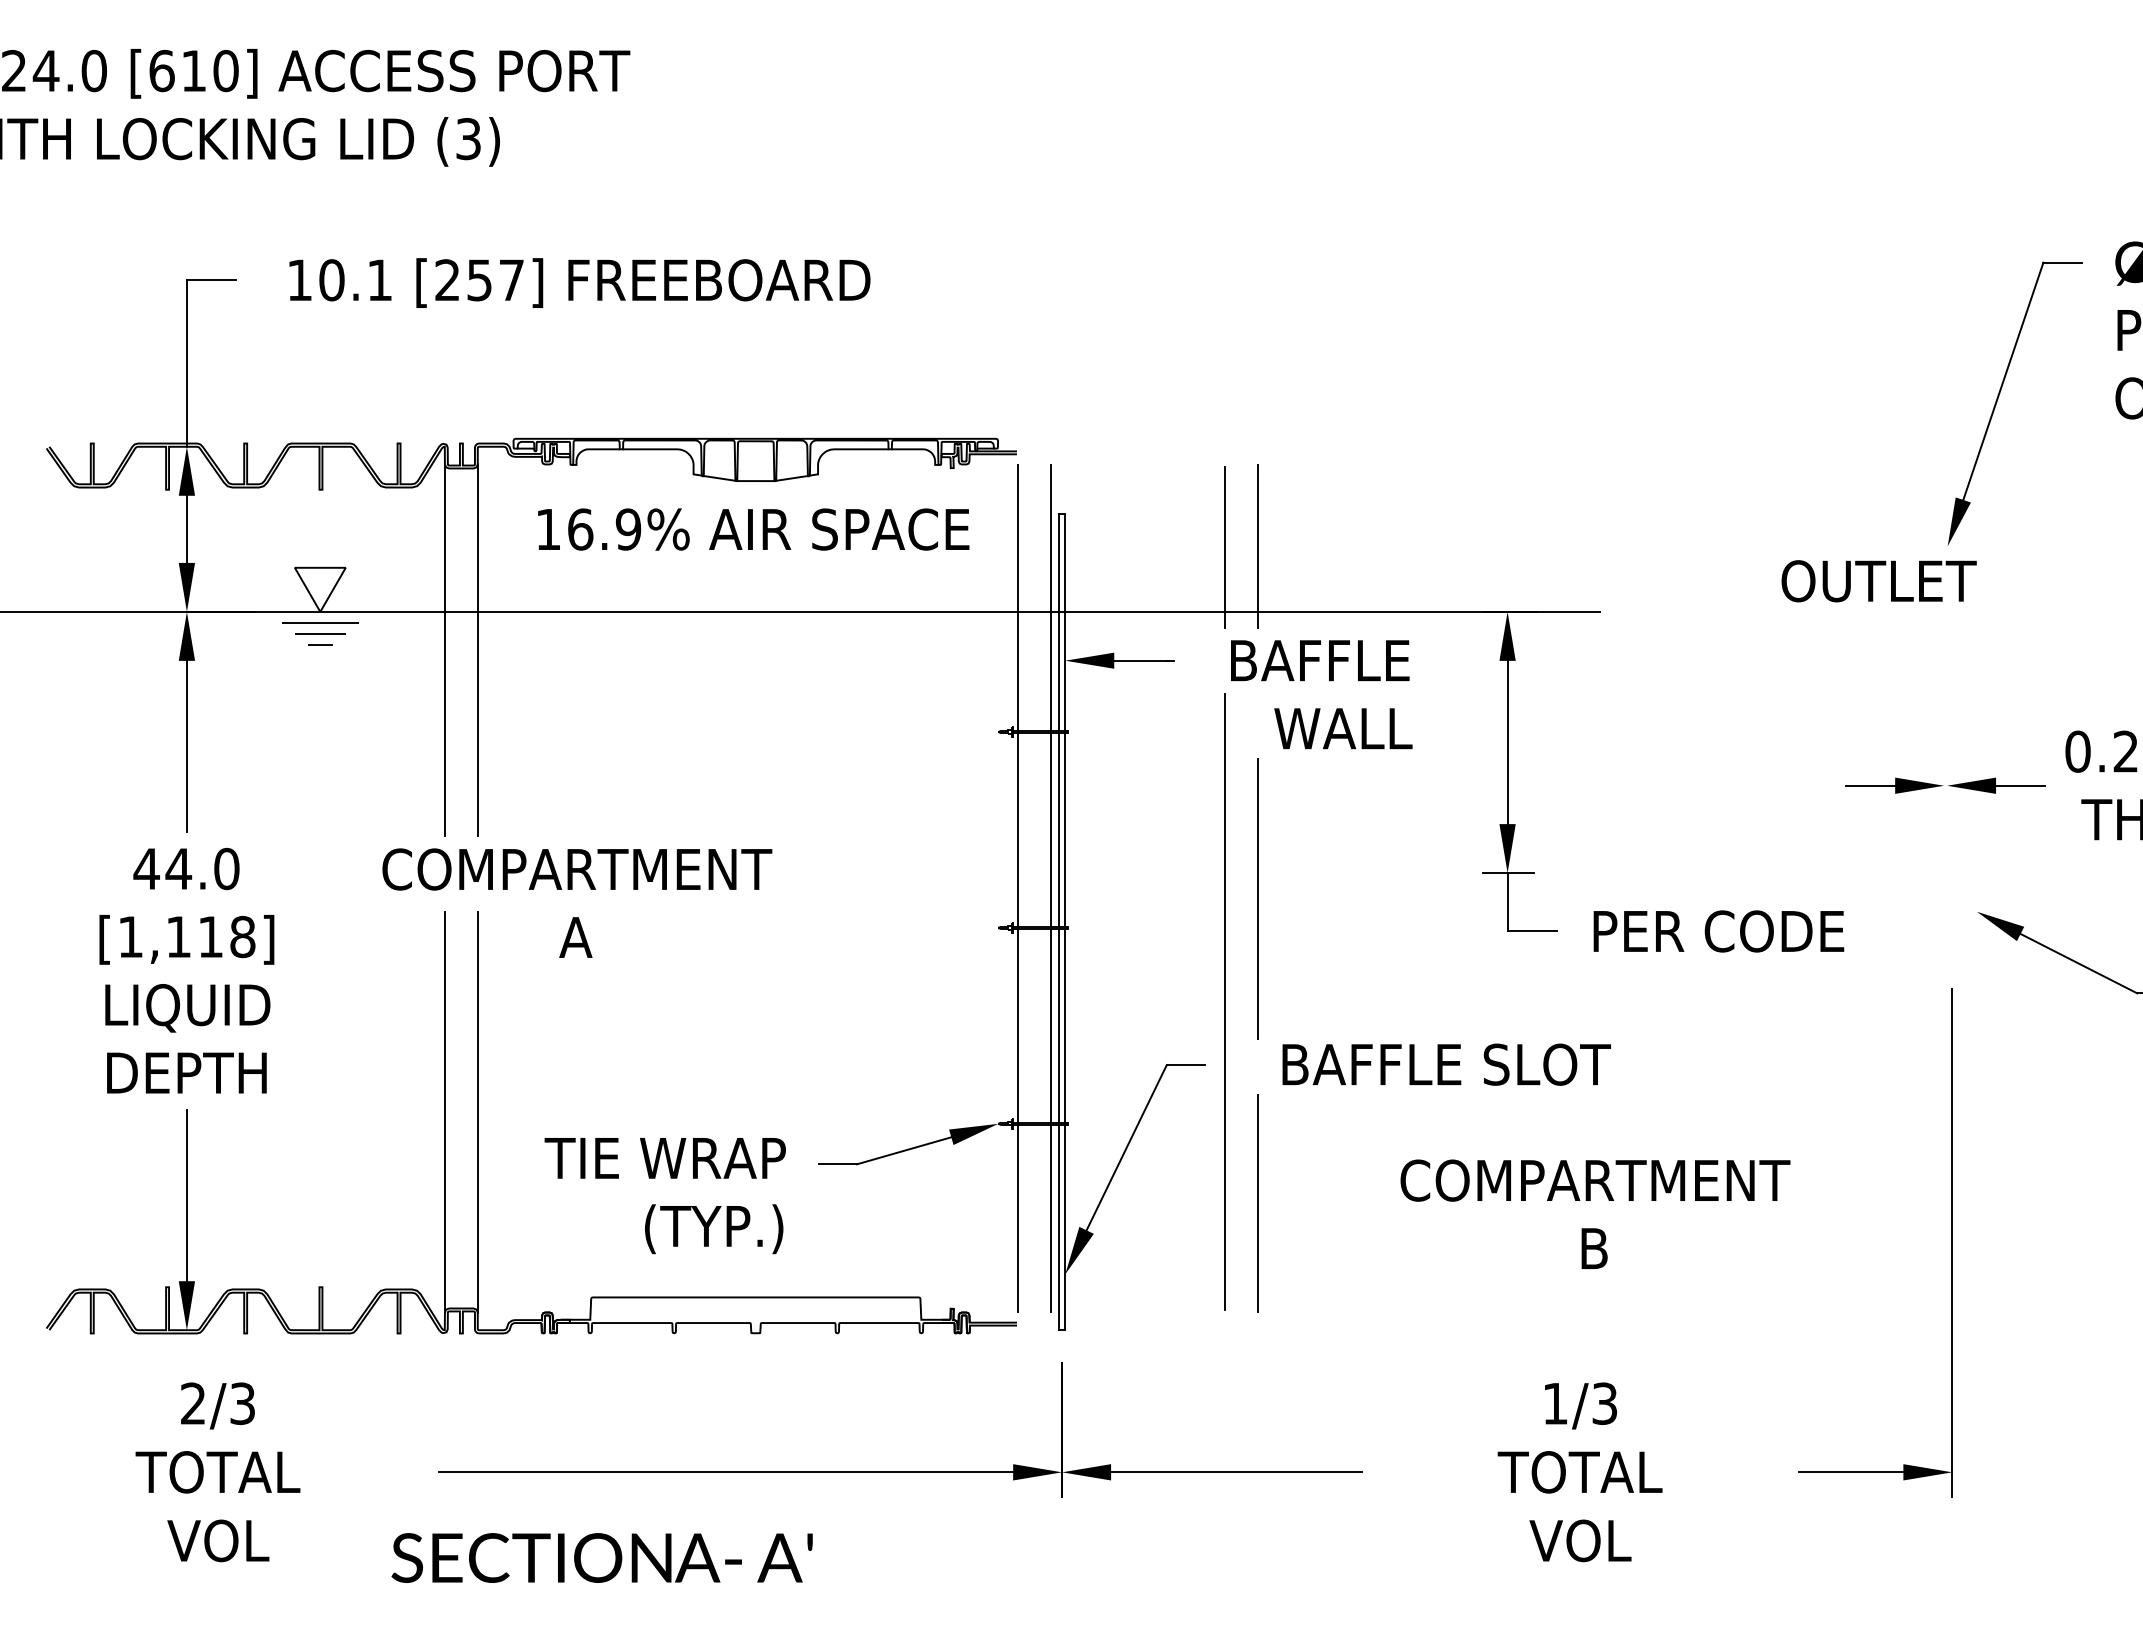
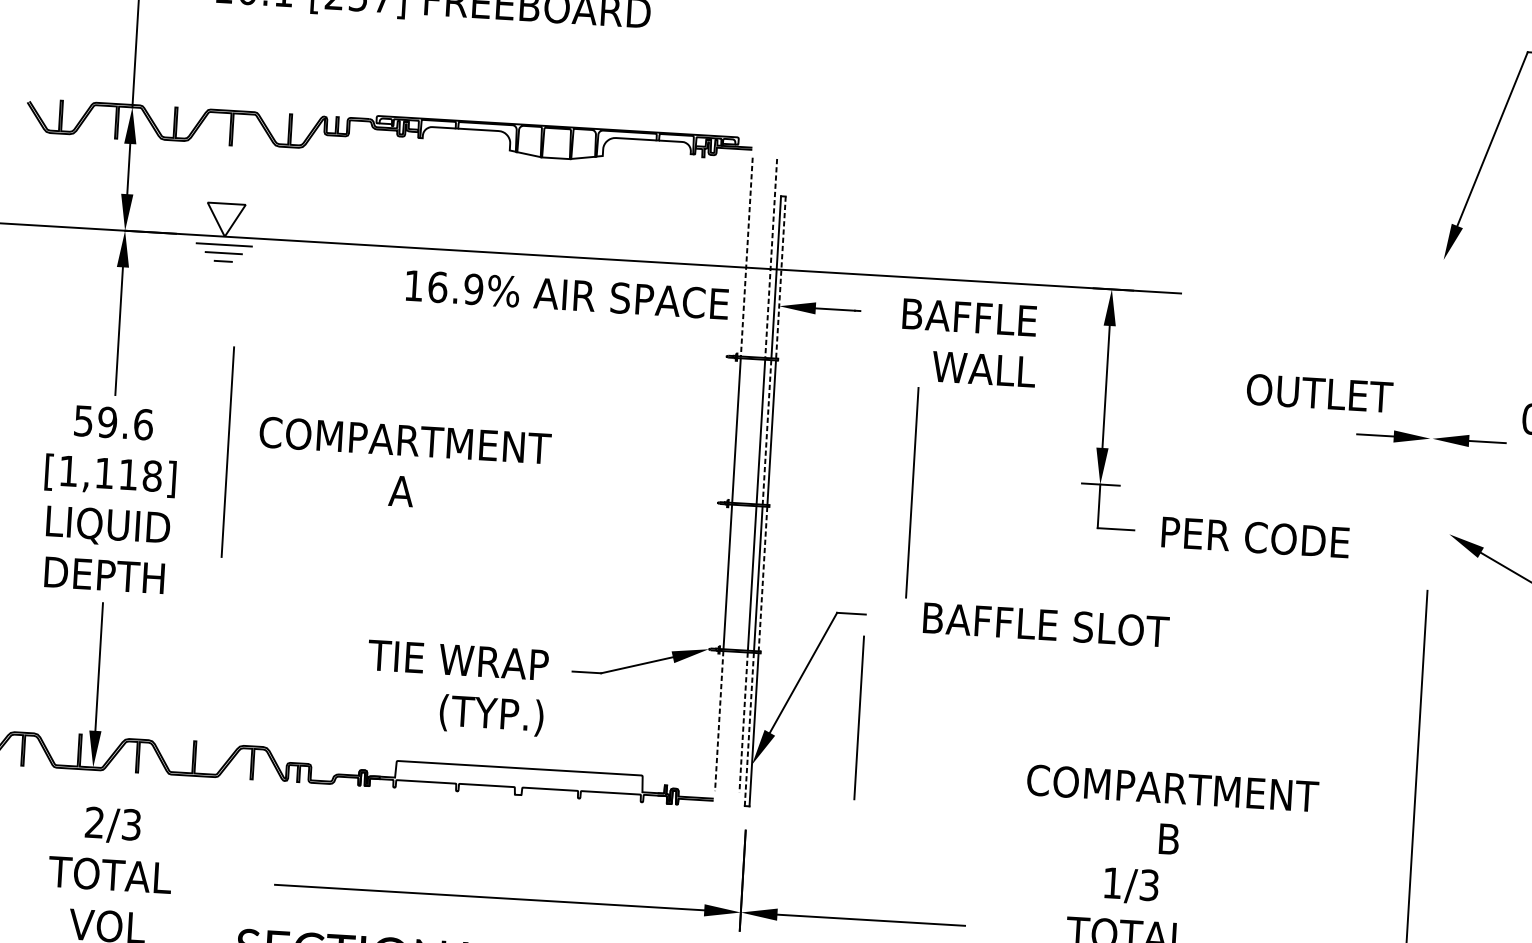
text: (753, 529) -> (567, 294), moved
line: (1257, 546) -> (927, 229), removed
line: (1224, 547) -> (903, 228), removed
text: (1878, 581) -> (1319, 393), moved
line: (1018, 598) -> (747, 257), solid -> dashed
line: (1050, 598) -> (770, 259), solid -> dashed
line: (1065, 622) -> (781, 277), solid -> dashed
line: (445, 649) -> (316, 270), removed
line: (477, 649) -> (340, 271), removed
line: (1058, 829) -> (766, 432), solid -> dashed
text: (186, 868) -> (113, 422), 44.0 -> 59.6
line: (341, 898) -> (227, 451), added
line: (1224, 1001) -> (883, 567), removed
line: (1065, 1025) -> (763, 578), solid -> dashed
line: (445, 1112) -> (296, 616), removed
line: (477, 1112) -> (320, 617), removed
line: (1257, 1203) -> (859, 717), moved
text: (1595, 1213) -> (1171, 813), moved
line: (1018, 1218) -> (719, 720), solid -> dashed
line: (1050, 1218) -> (743, 722), solid -> dashed
line: (1058, 1227) -> (749, 729), solid -> dashed

